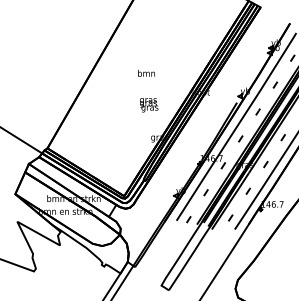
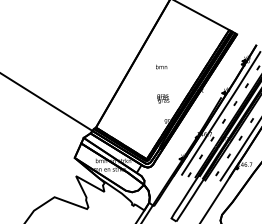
text: (146, 72) -> (161, 66), moved

